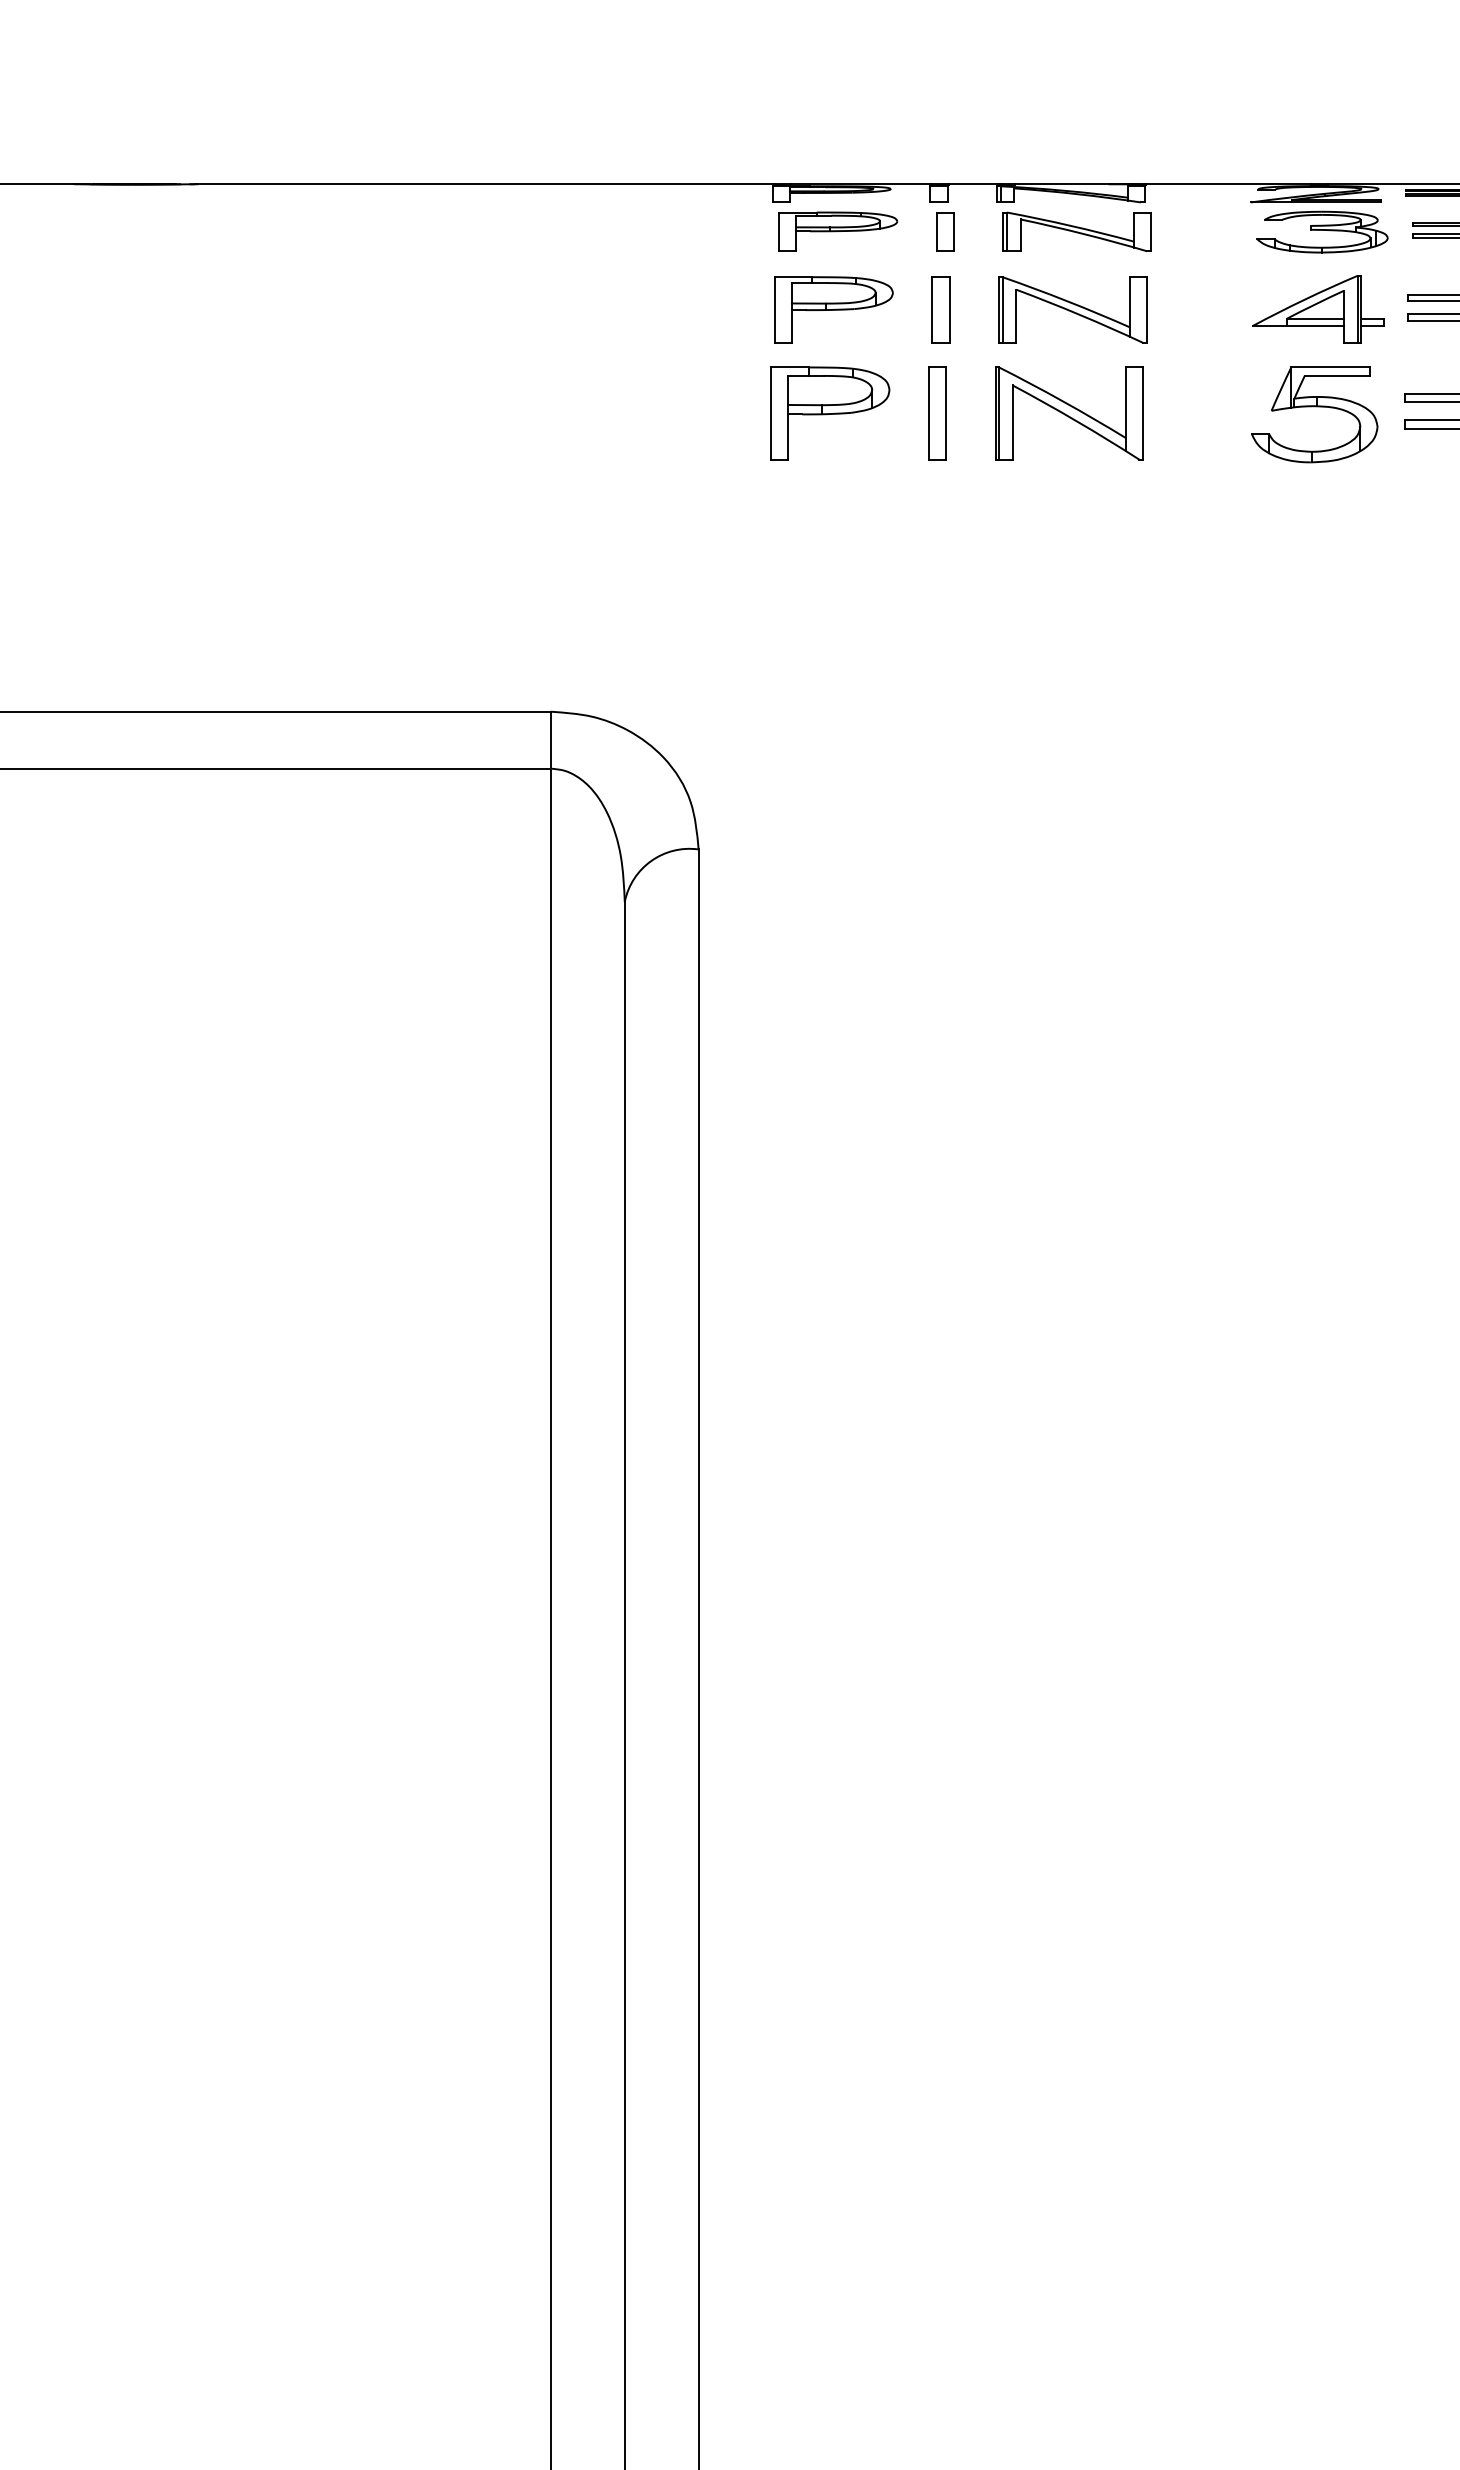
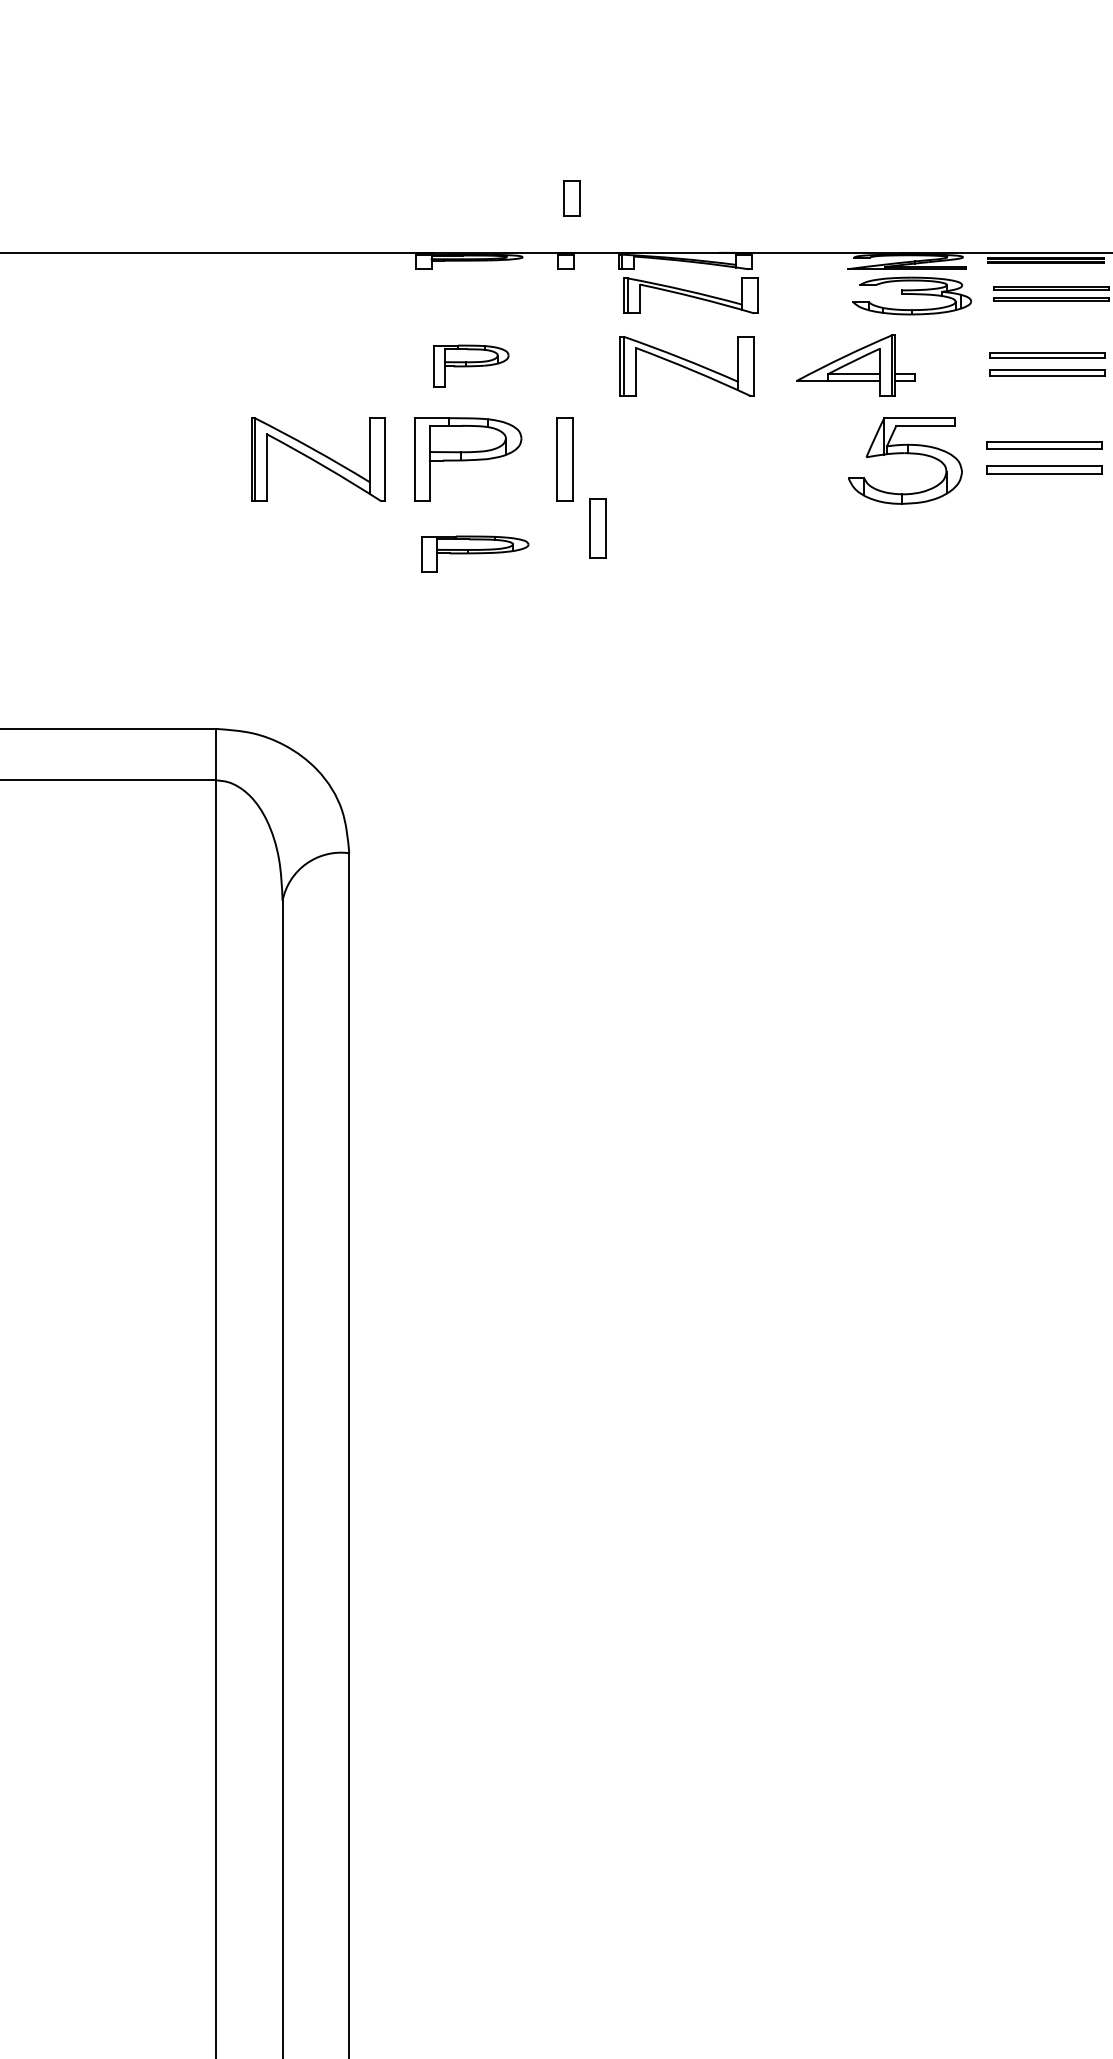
part: (838, 231) -> (475, 553), moved
part: (945, 231) -> (572, 197), moved
part: (833, 309) -> (471, 365), size x0.7
part: (940, 309) -> (597, 528), moved
part: (1318, 309) -> (856, 365), moved
part: (1069, 413) -> (318, 459), moved

